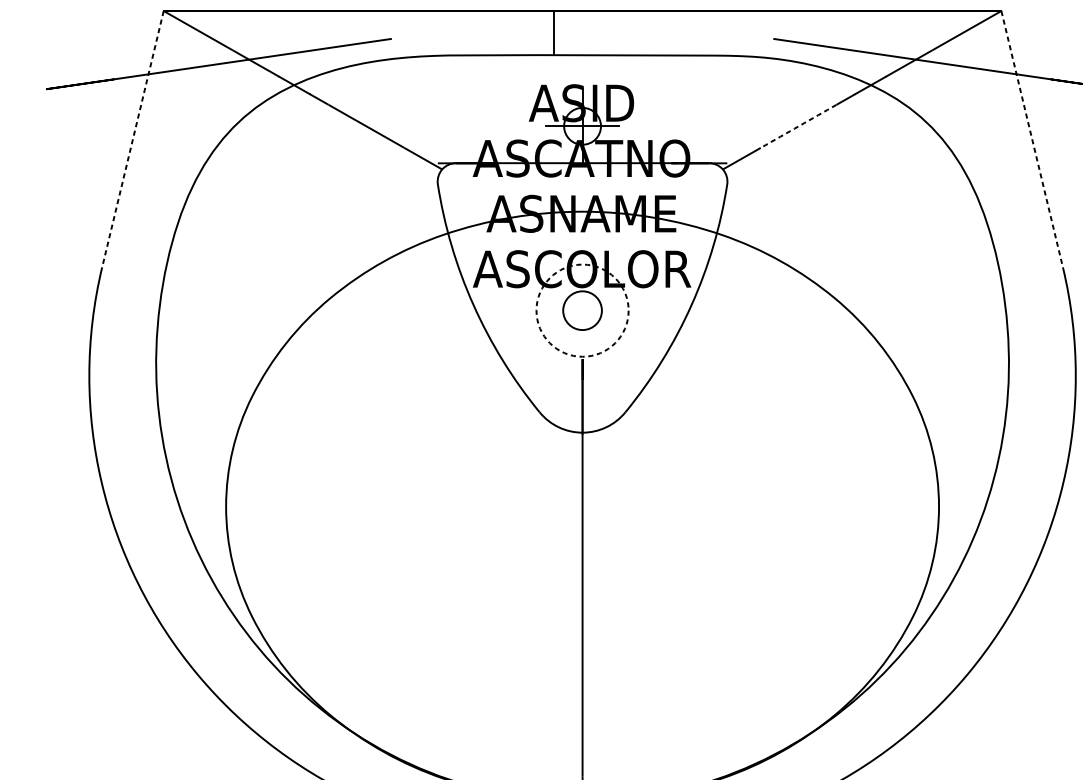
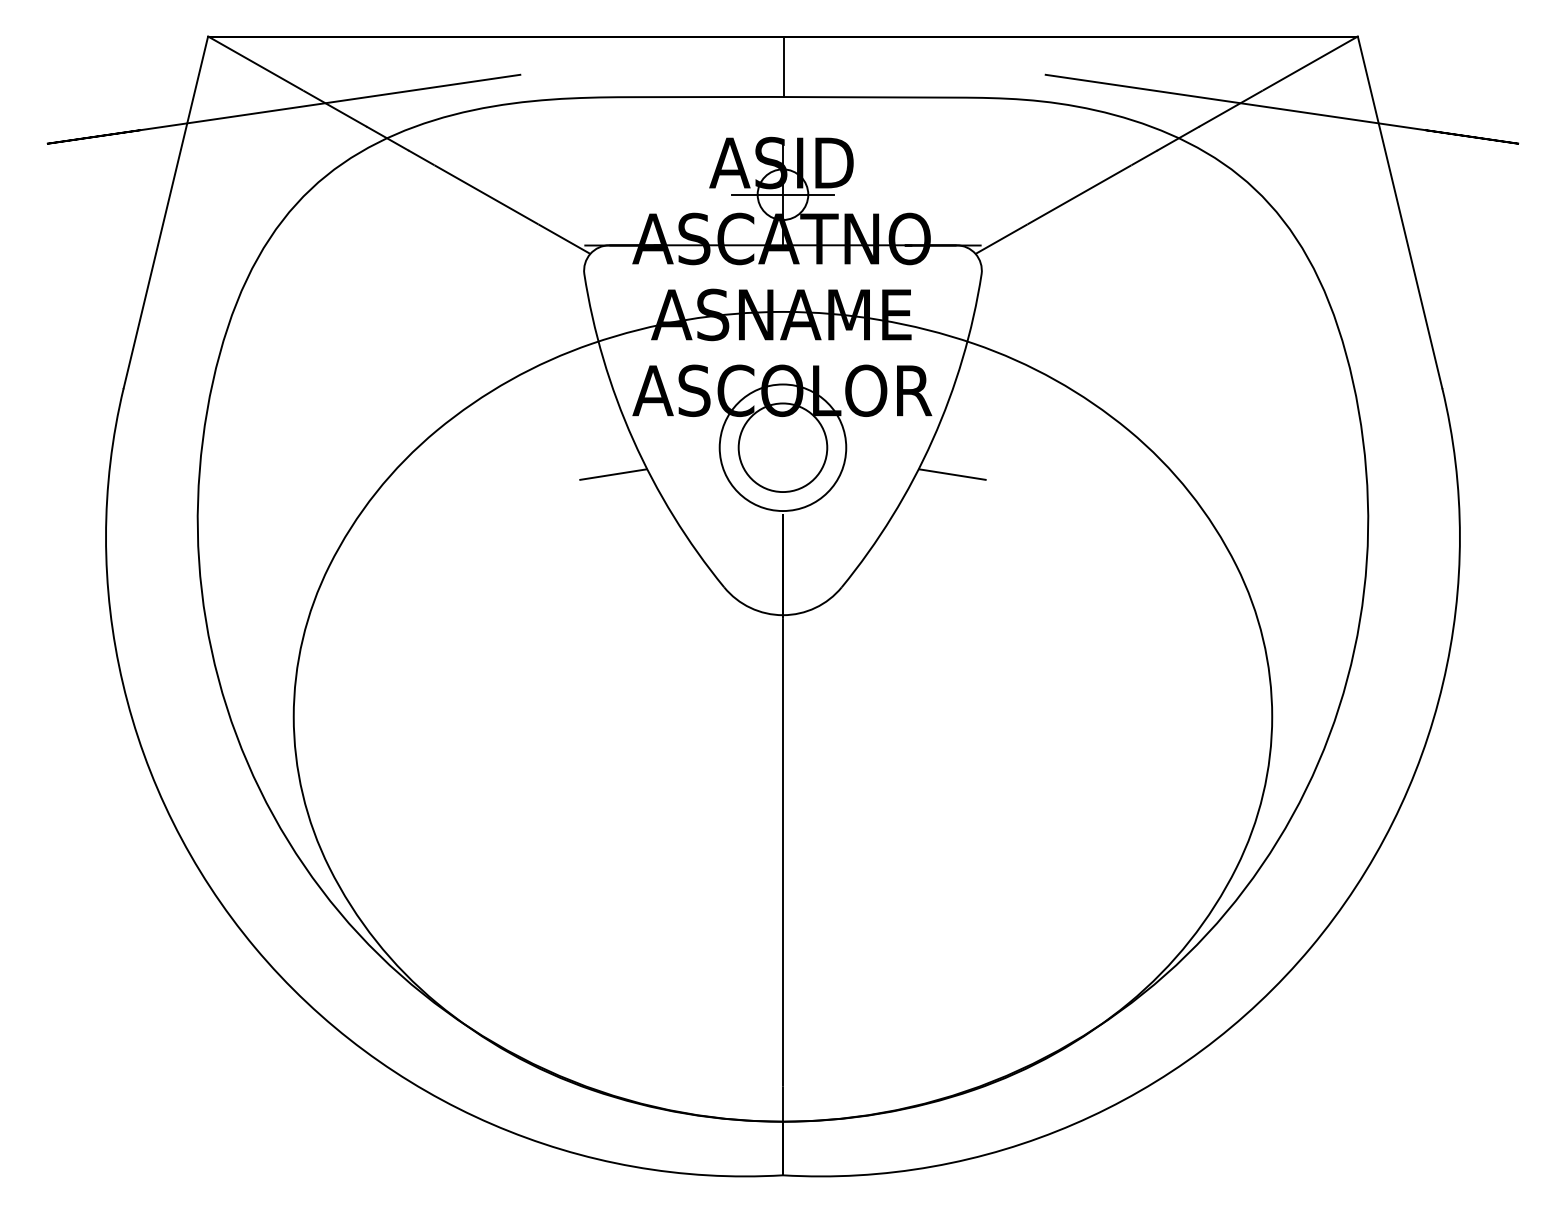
line: (553, 32) -> (783, 66), moved
arc: (798, 126) -> (1079, 194), dashed -> solid
line: (132, 139) -> (165, 212), dashed -> solid
line: (1032, 139) -> (1400, 212), dashed -> solid
circle: (582, 310) -> (782, 447), dashed -> solid
circle: (582, 310) -> (782, 447), size x1.67
line: (459, 330) -> (613, 474), added
line: (706, 330) -> (952, 474), added

